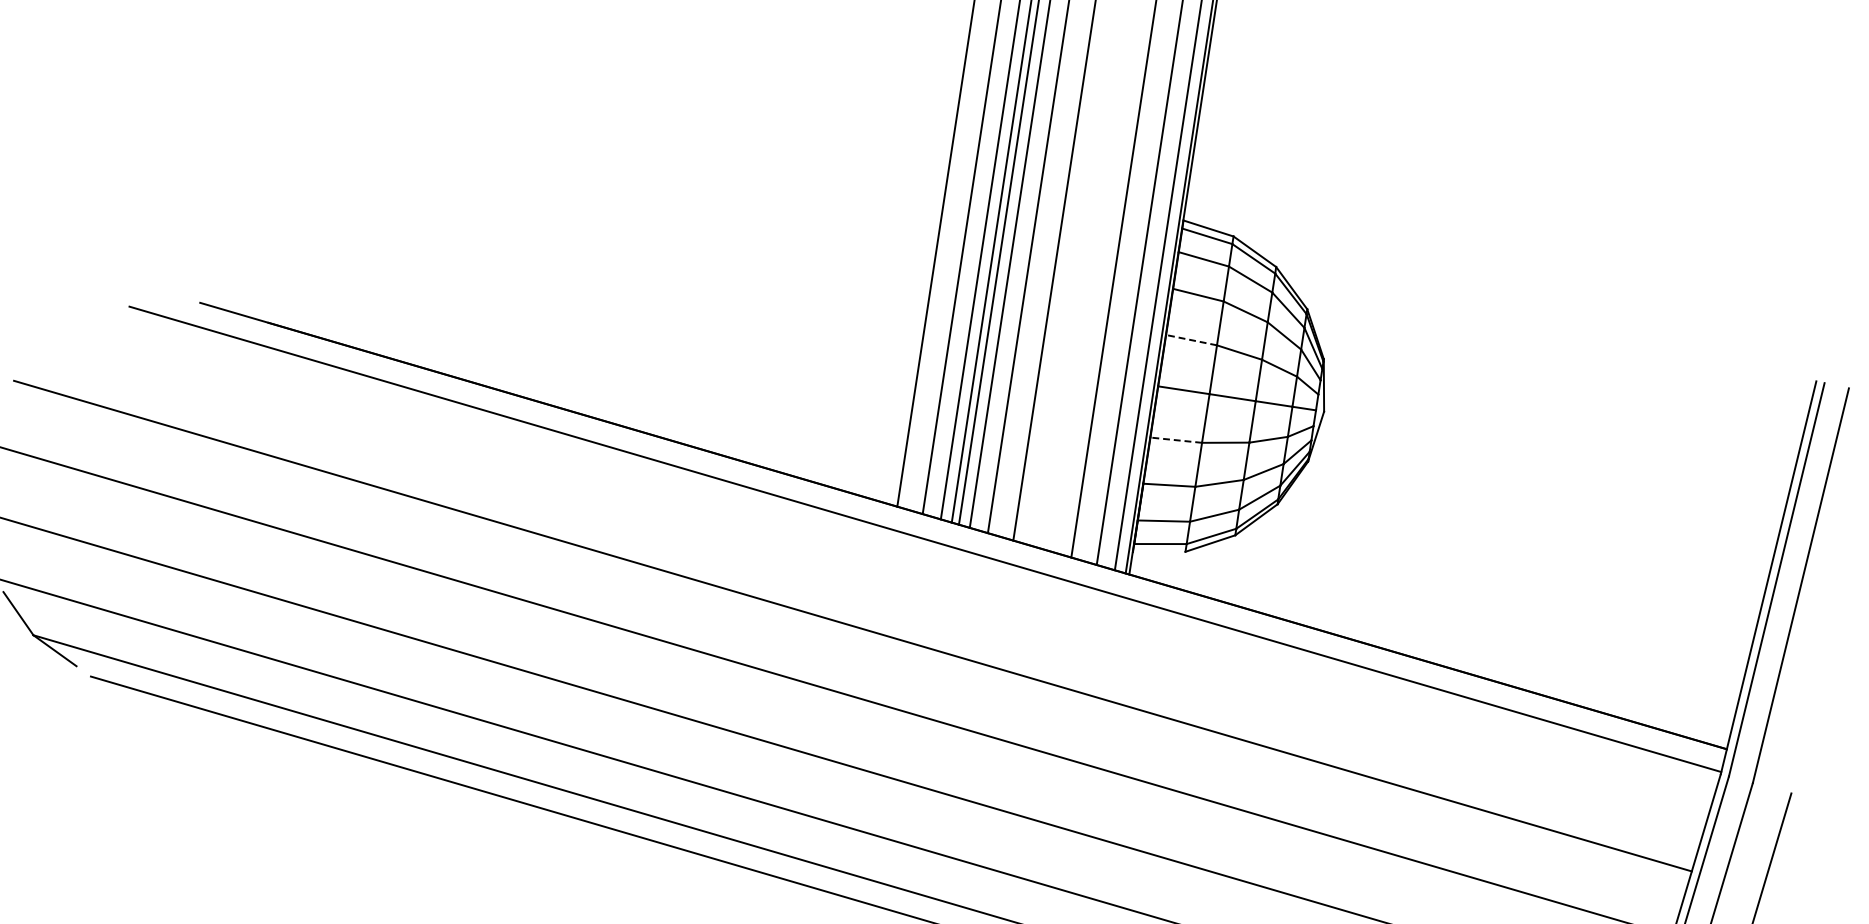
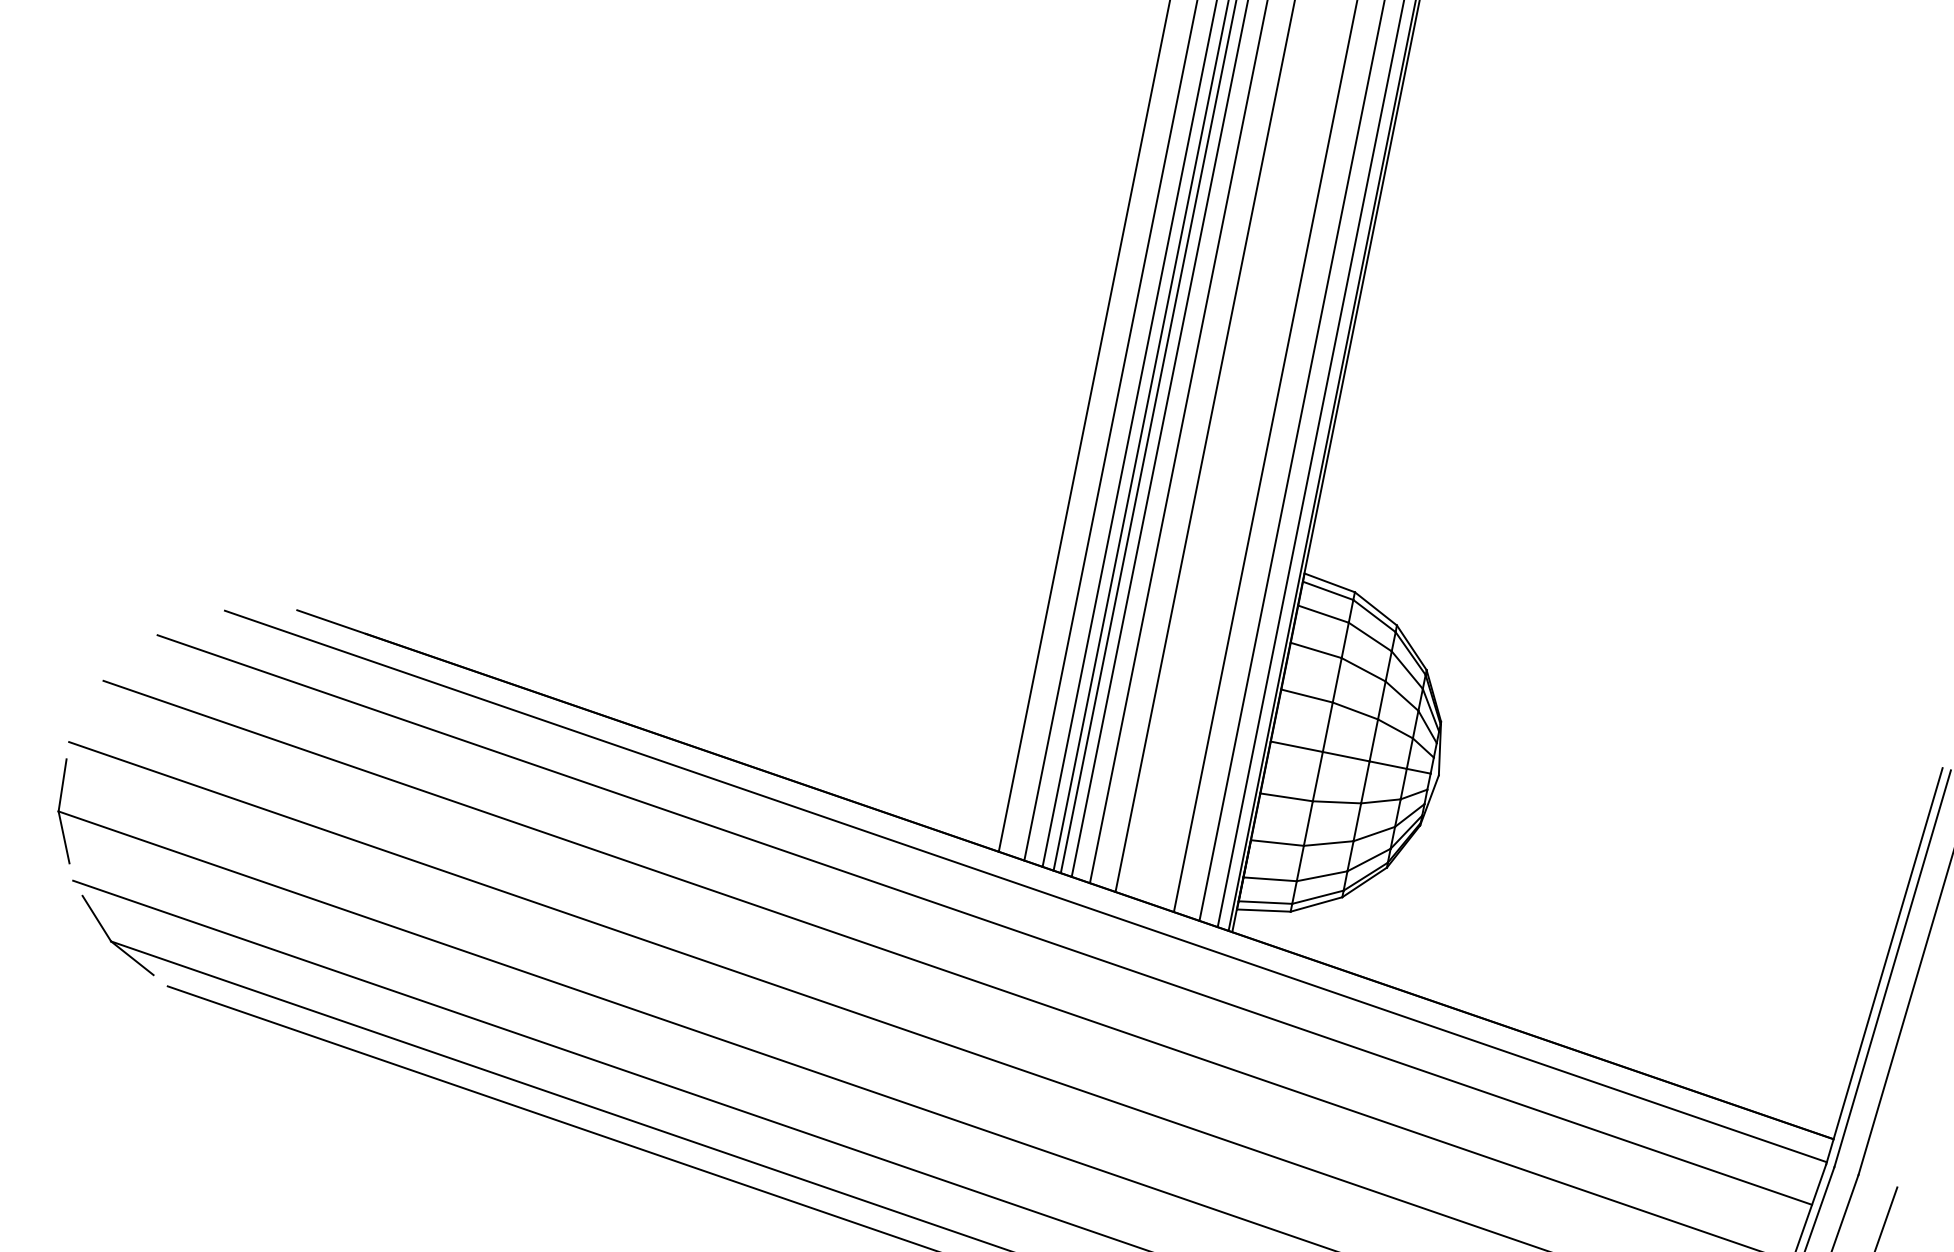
line: (1192, 340) -> (1307, 696), dashed -> solid
line: (1176, 440) -> (1286, 797), dashed -> solid
line: (1158, 551) -> (1263, 910), added
line: (886, 573) -> (984, 919), added

